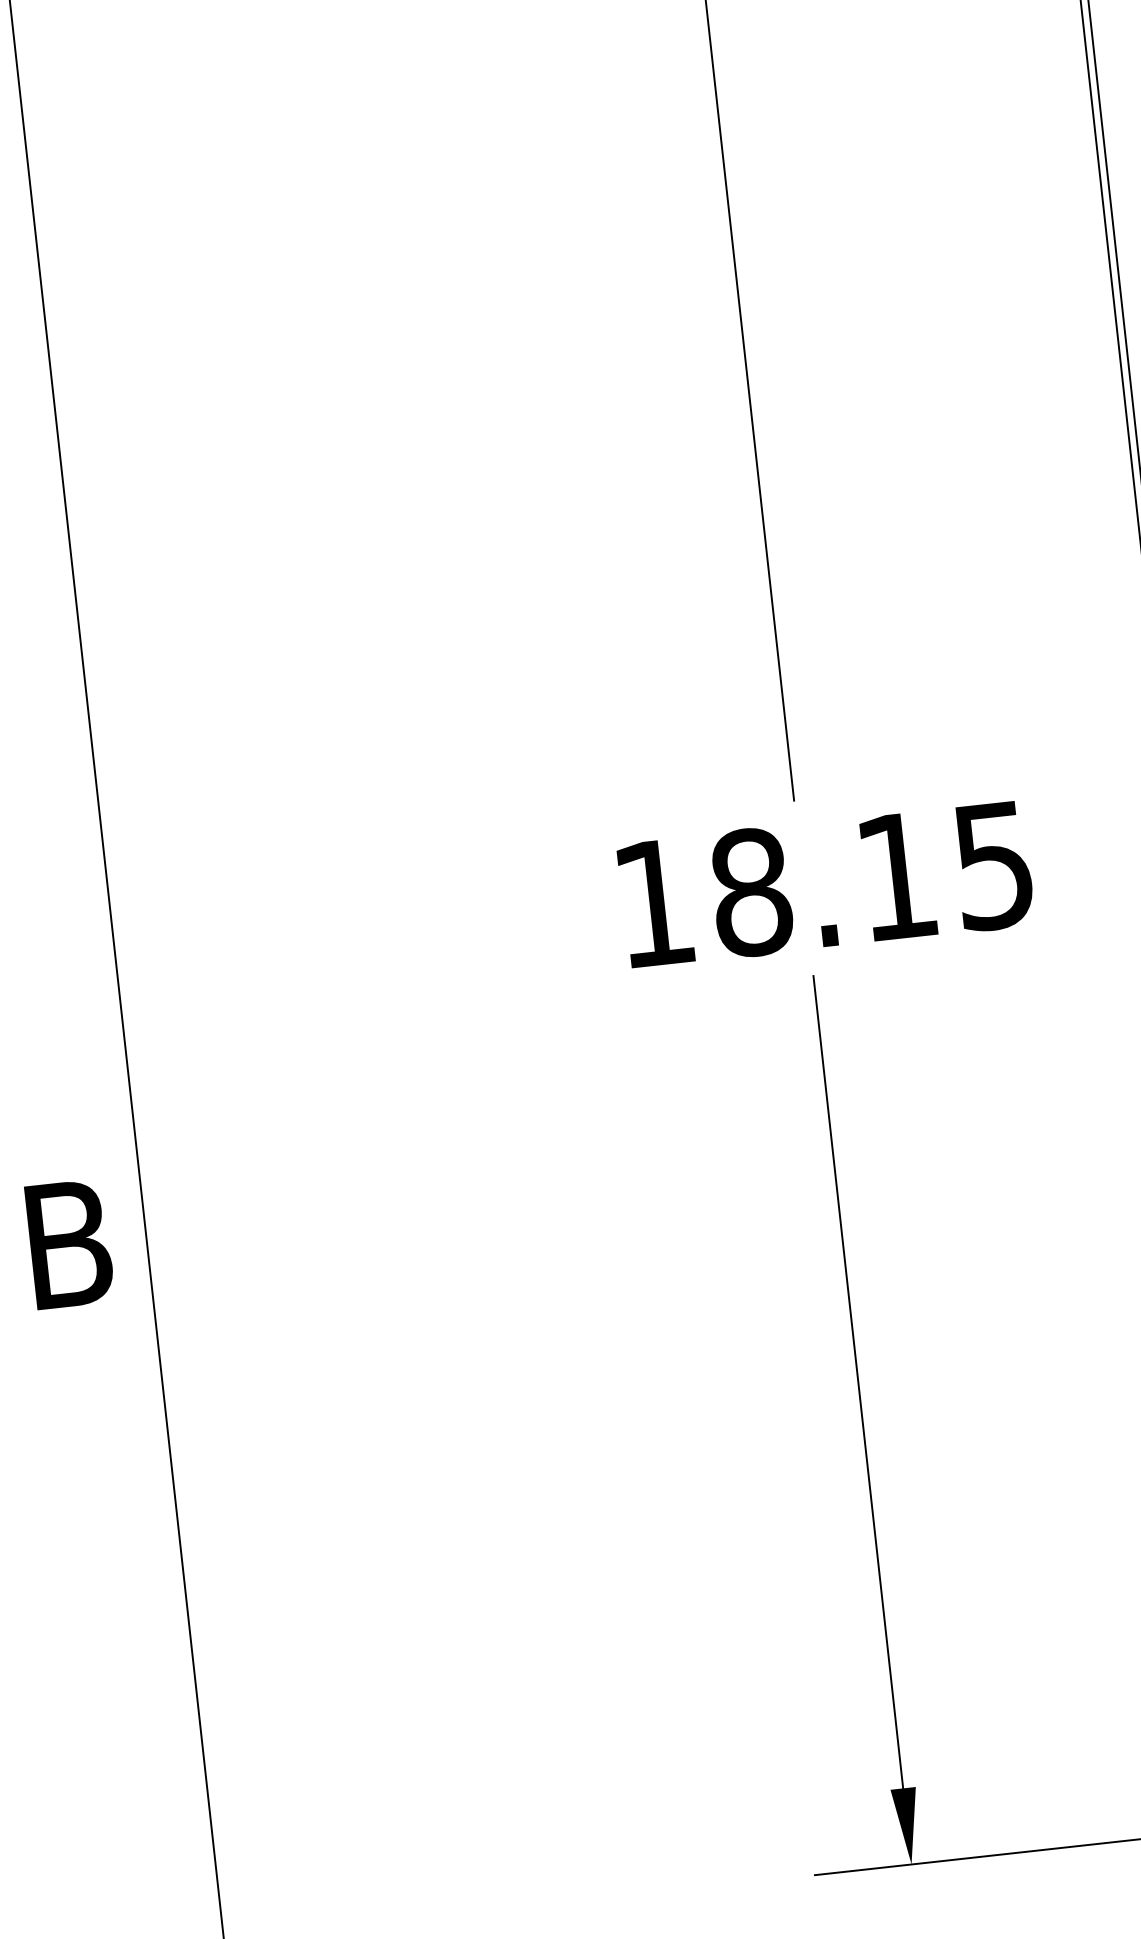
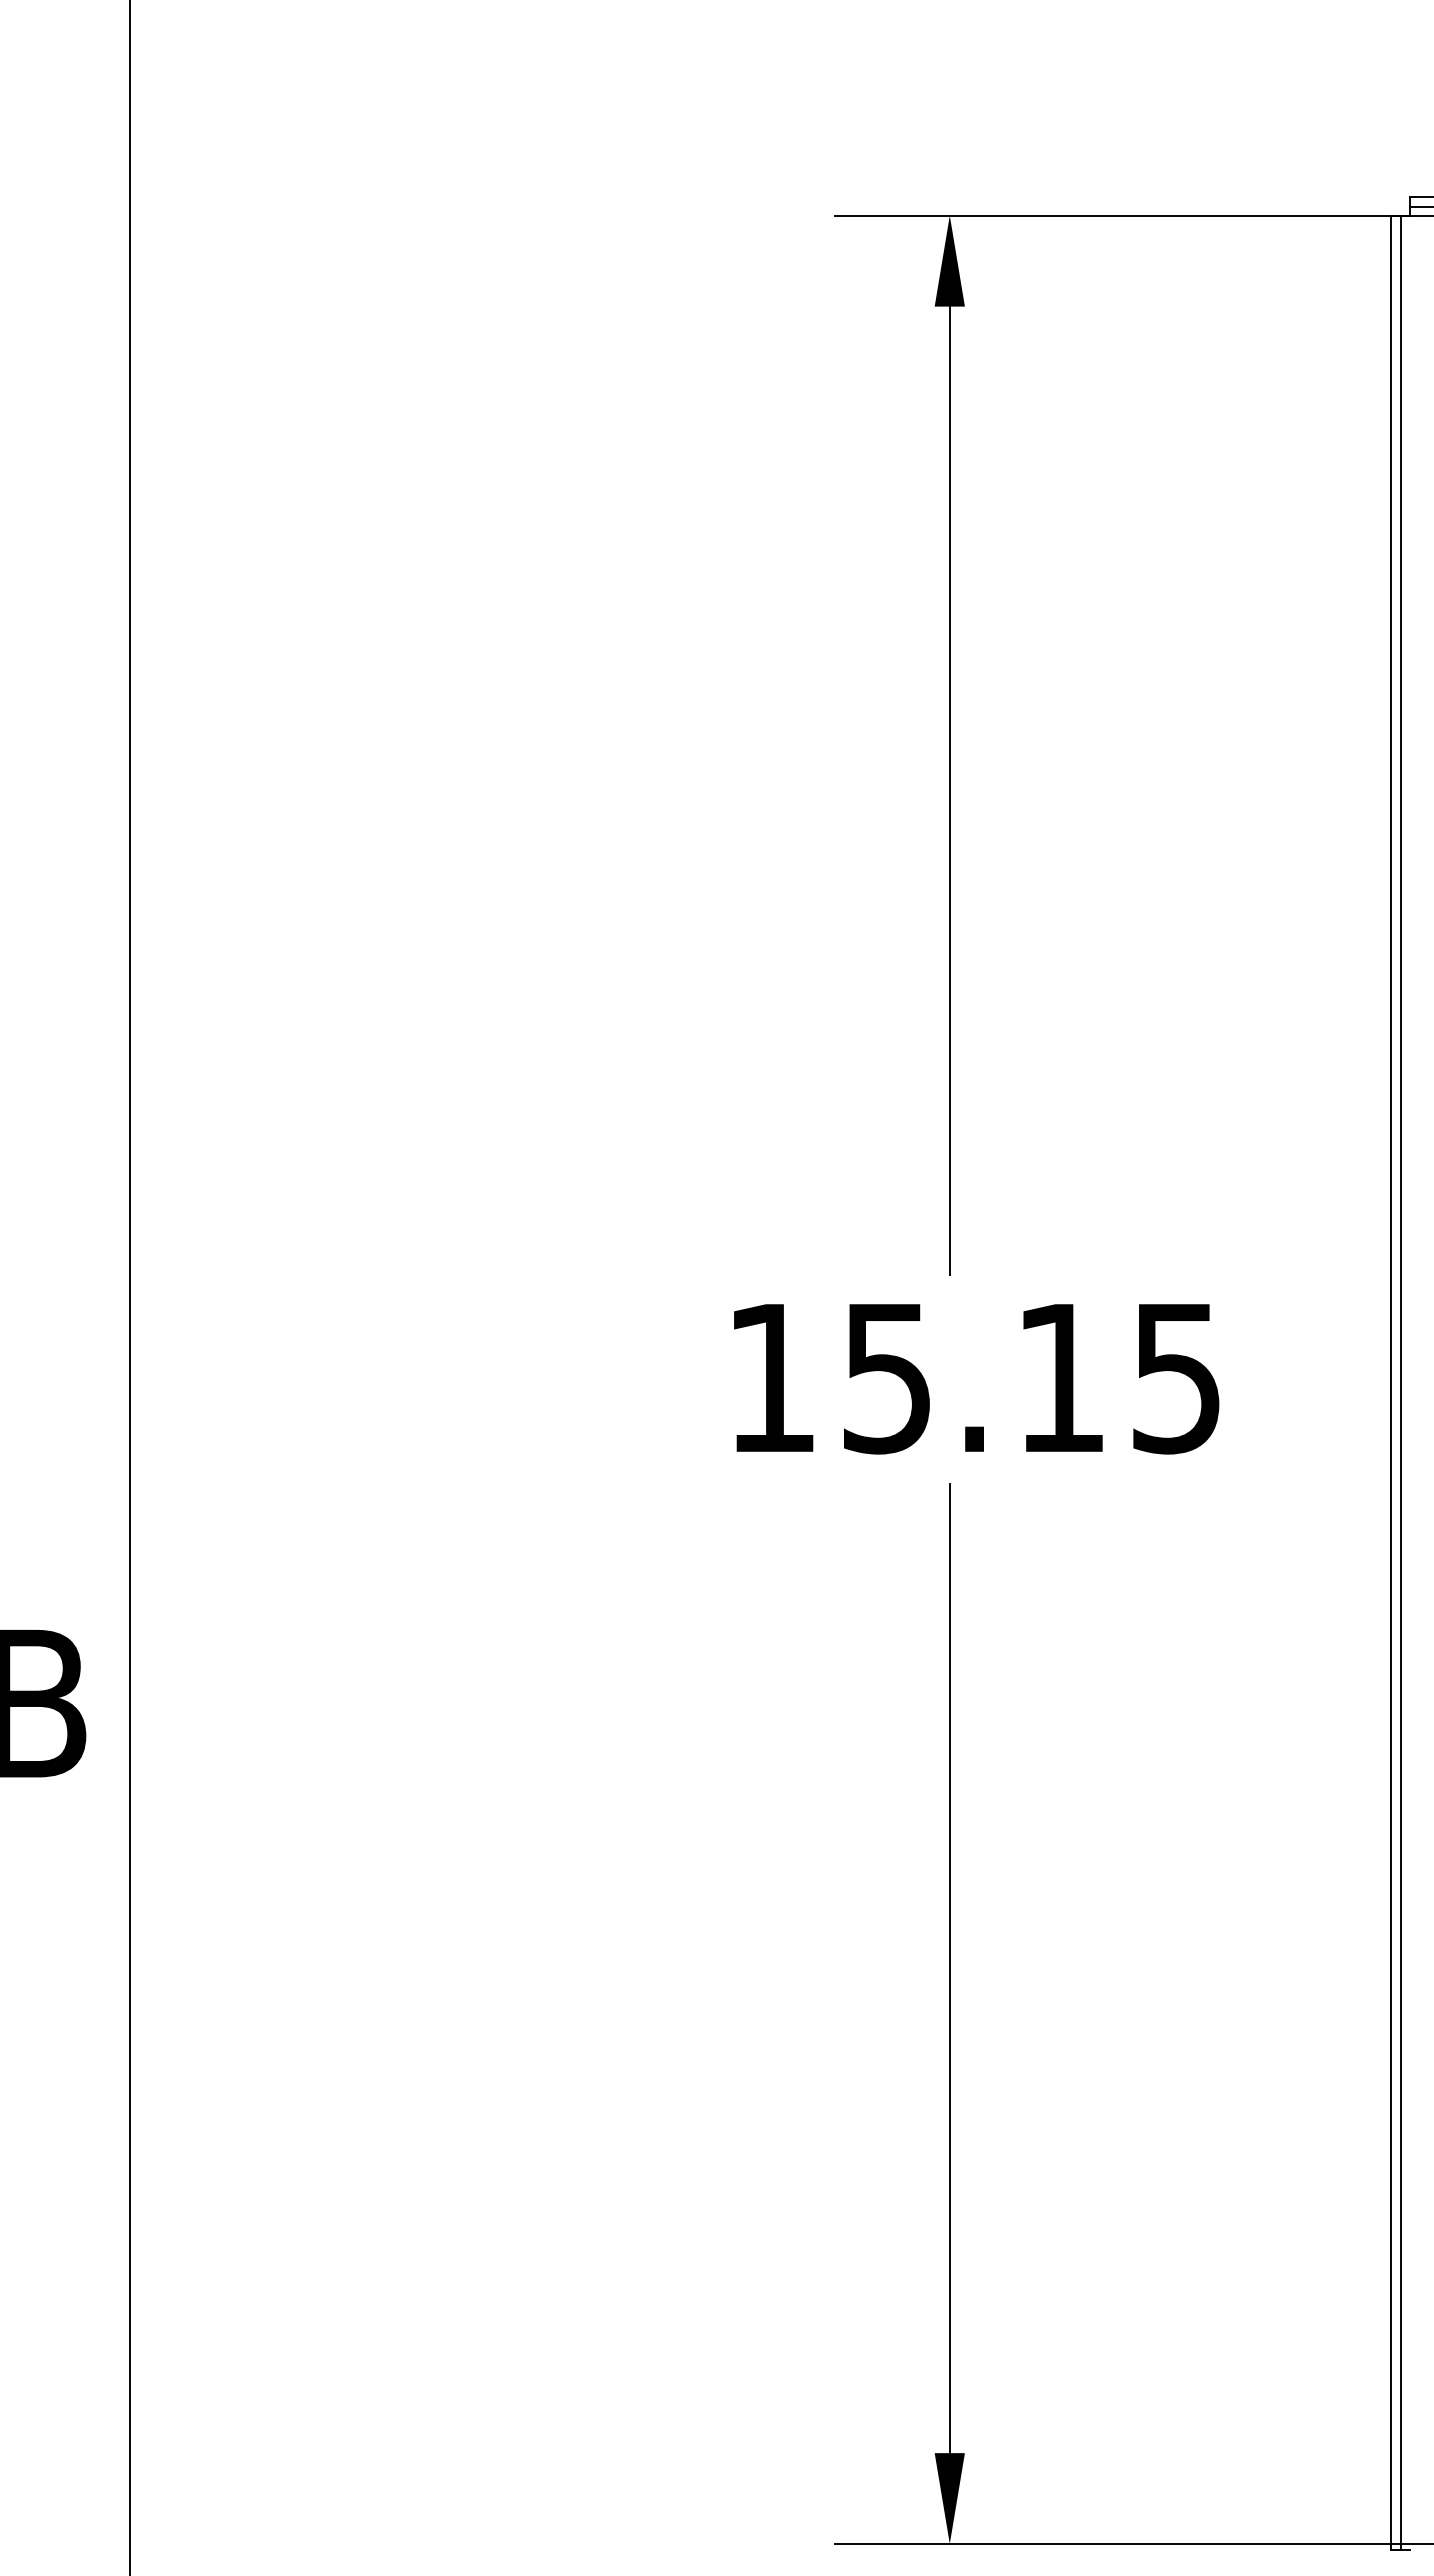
text: (751, 892) -> (887, 1377), 18.15 -> 15.15

